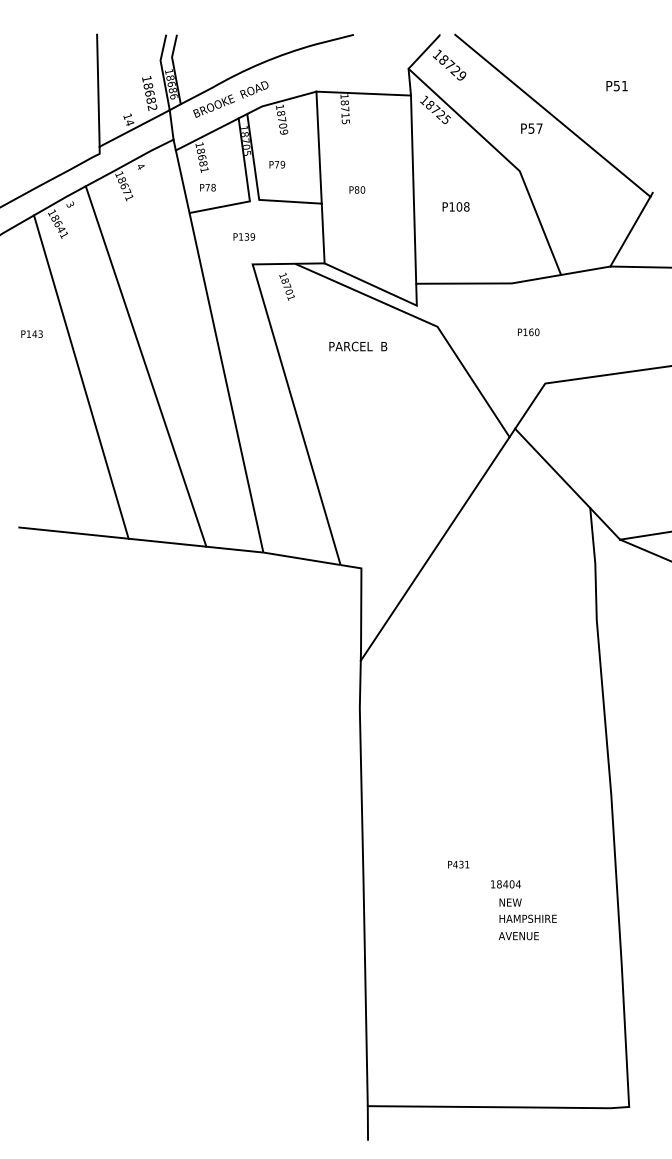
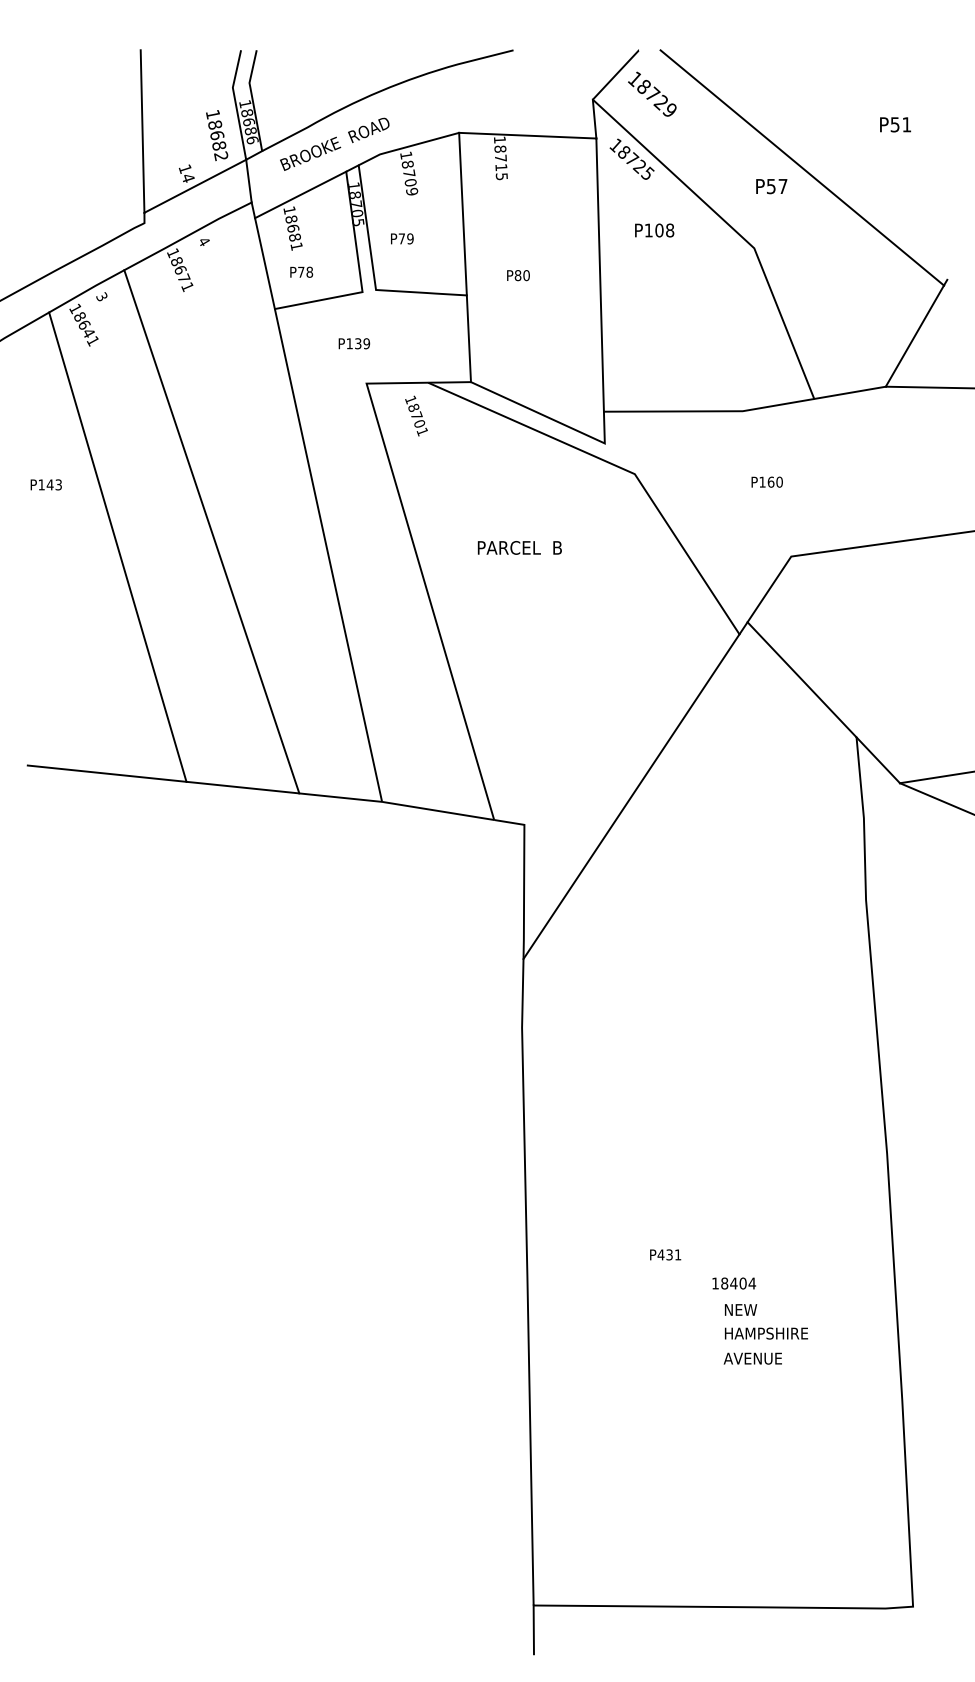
text: (455, 206) -> (653, 229), moved
text: (358, 346) -> (520, 547), moved

